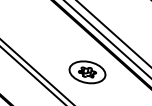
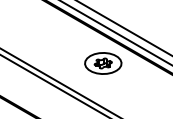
part: (87, 72) -> (103, 63), moved

